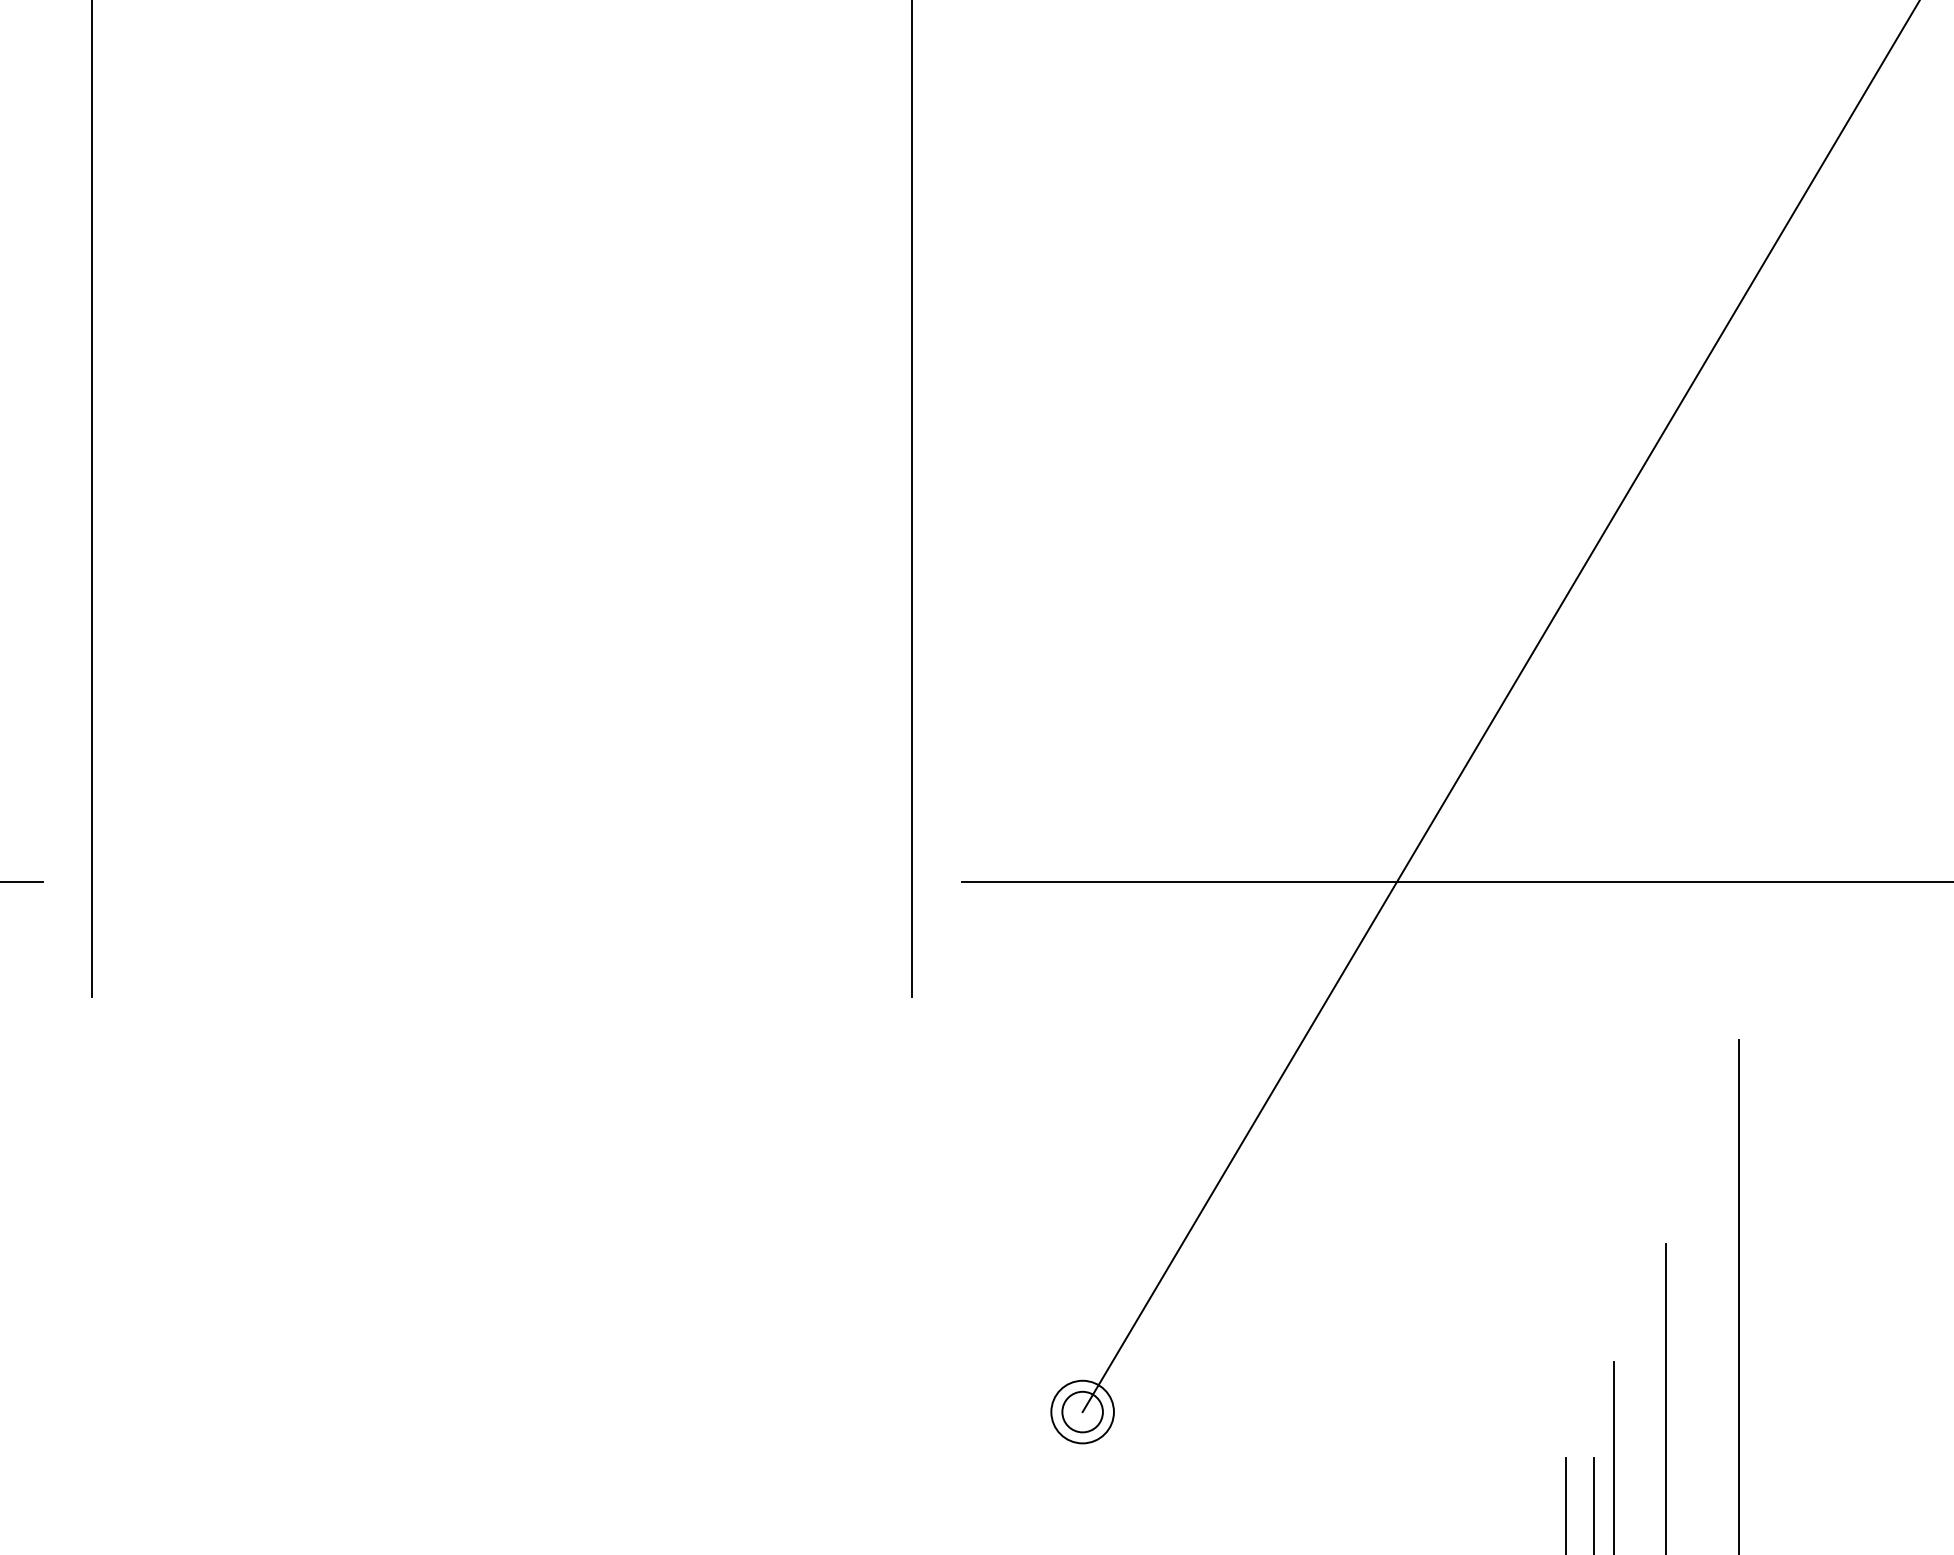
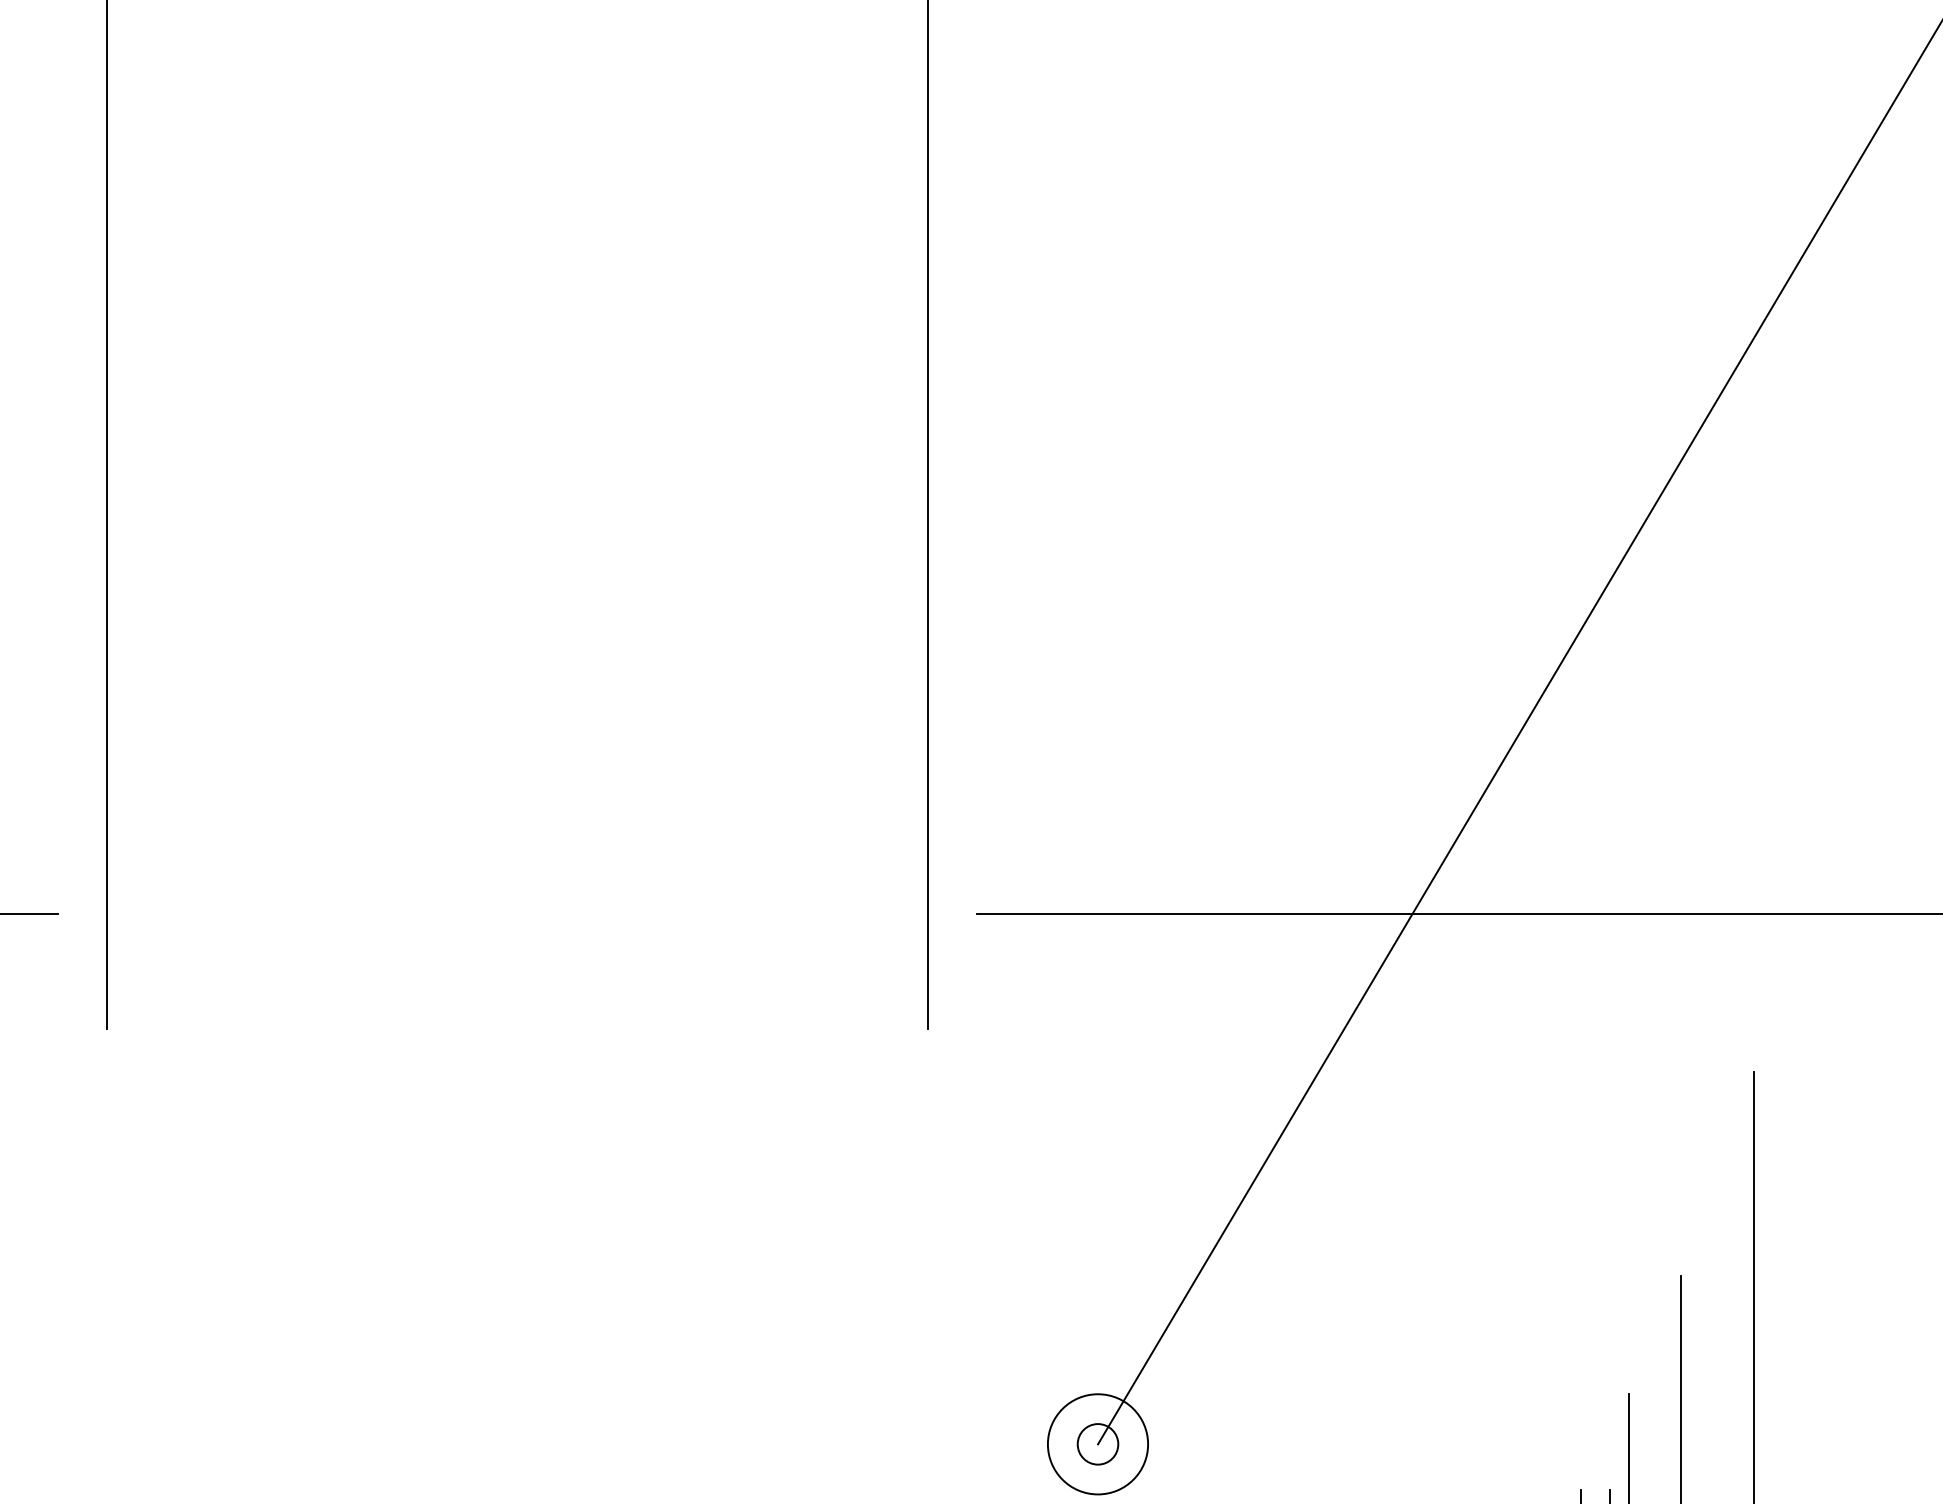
circle: (1082, 1411) -> (1097, 1443), size x1.6

